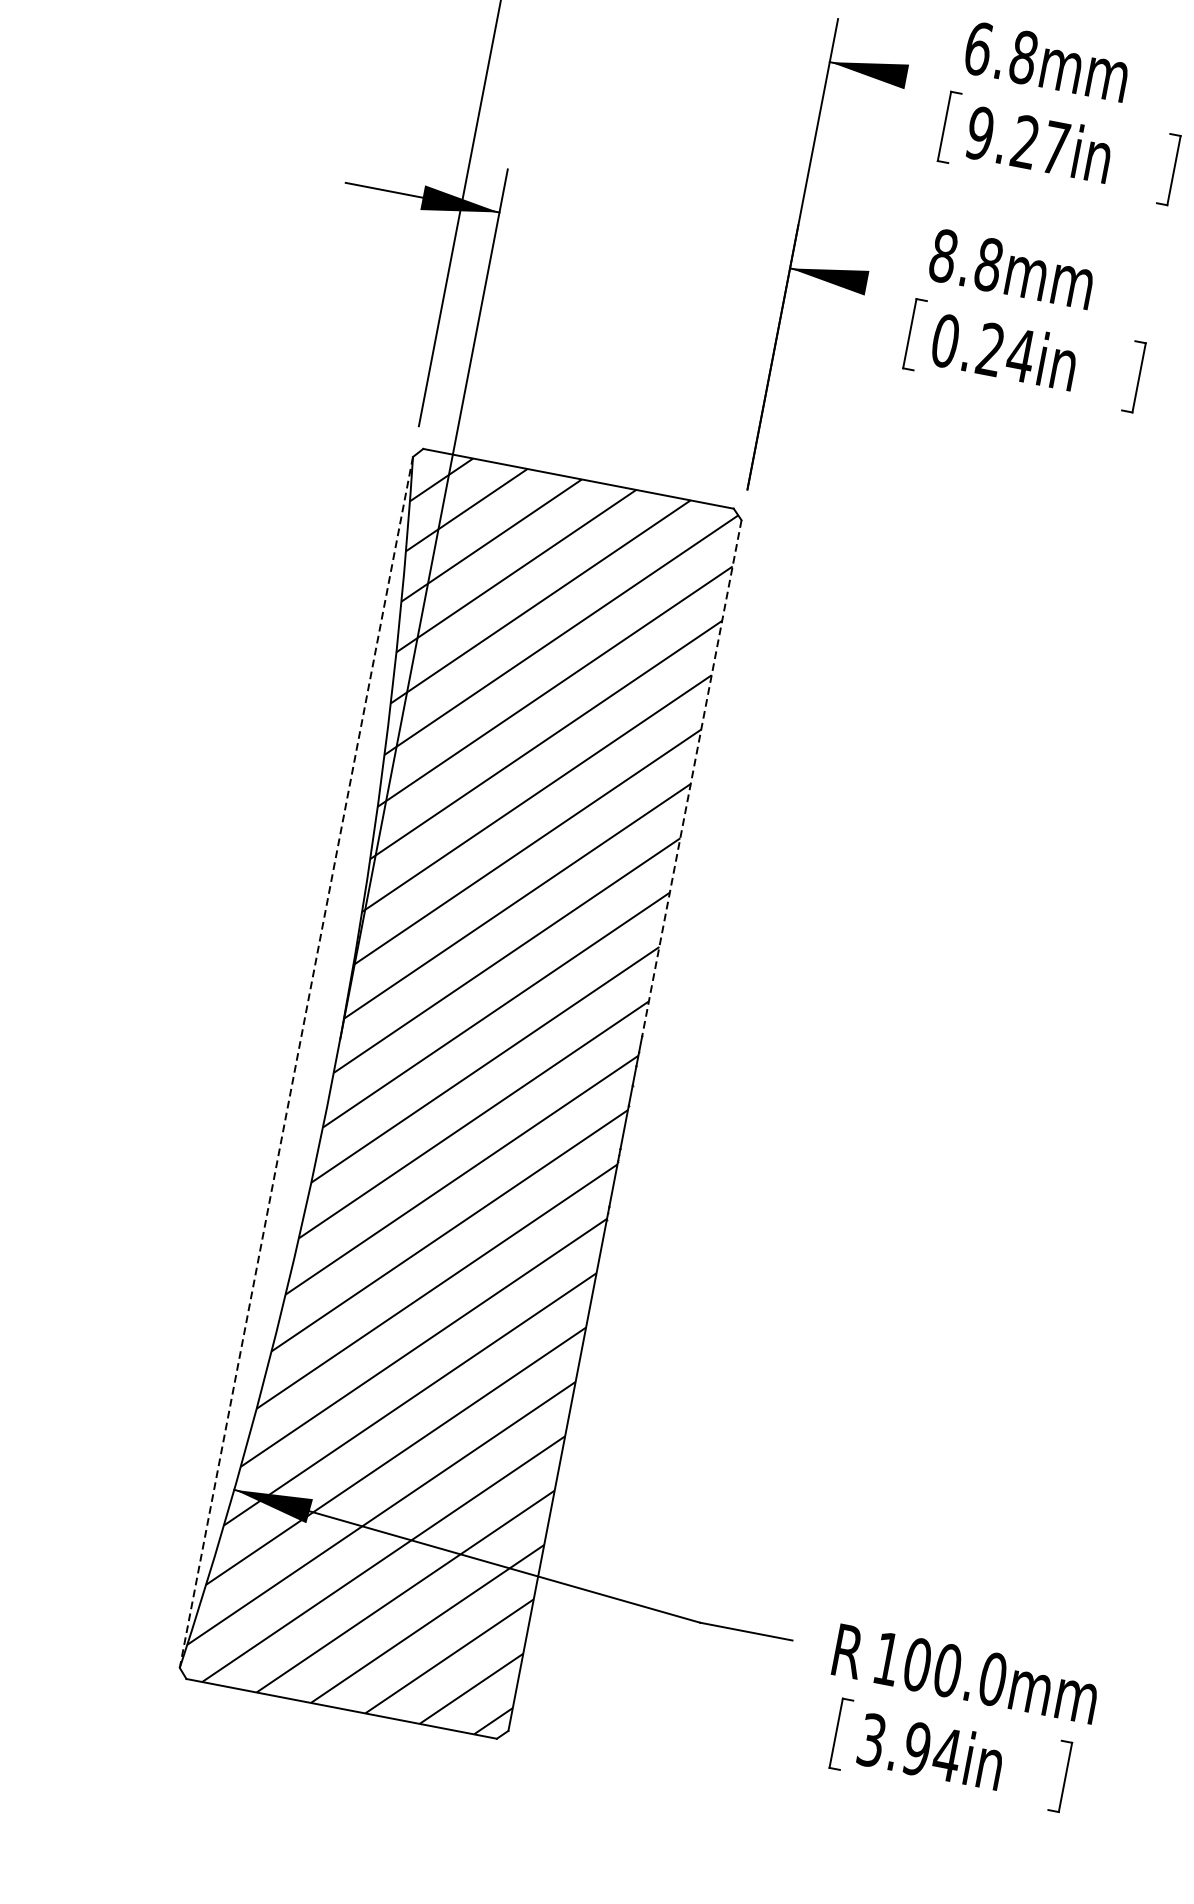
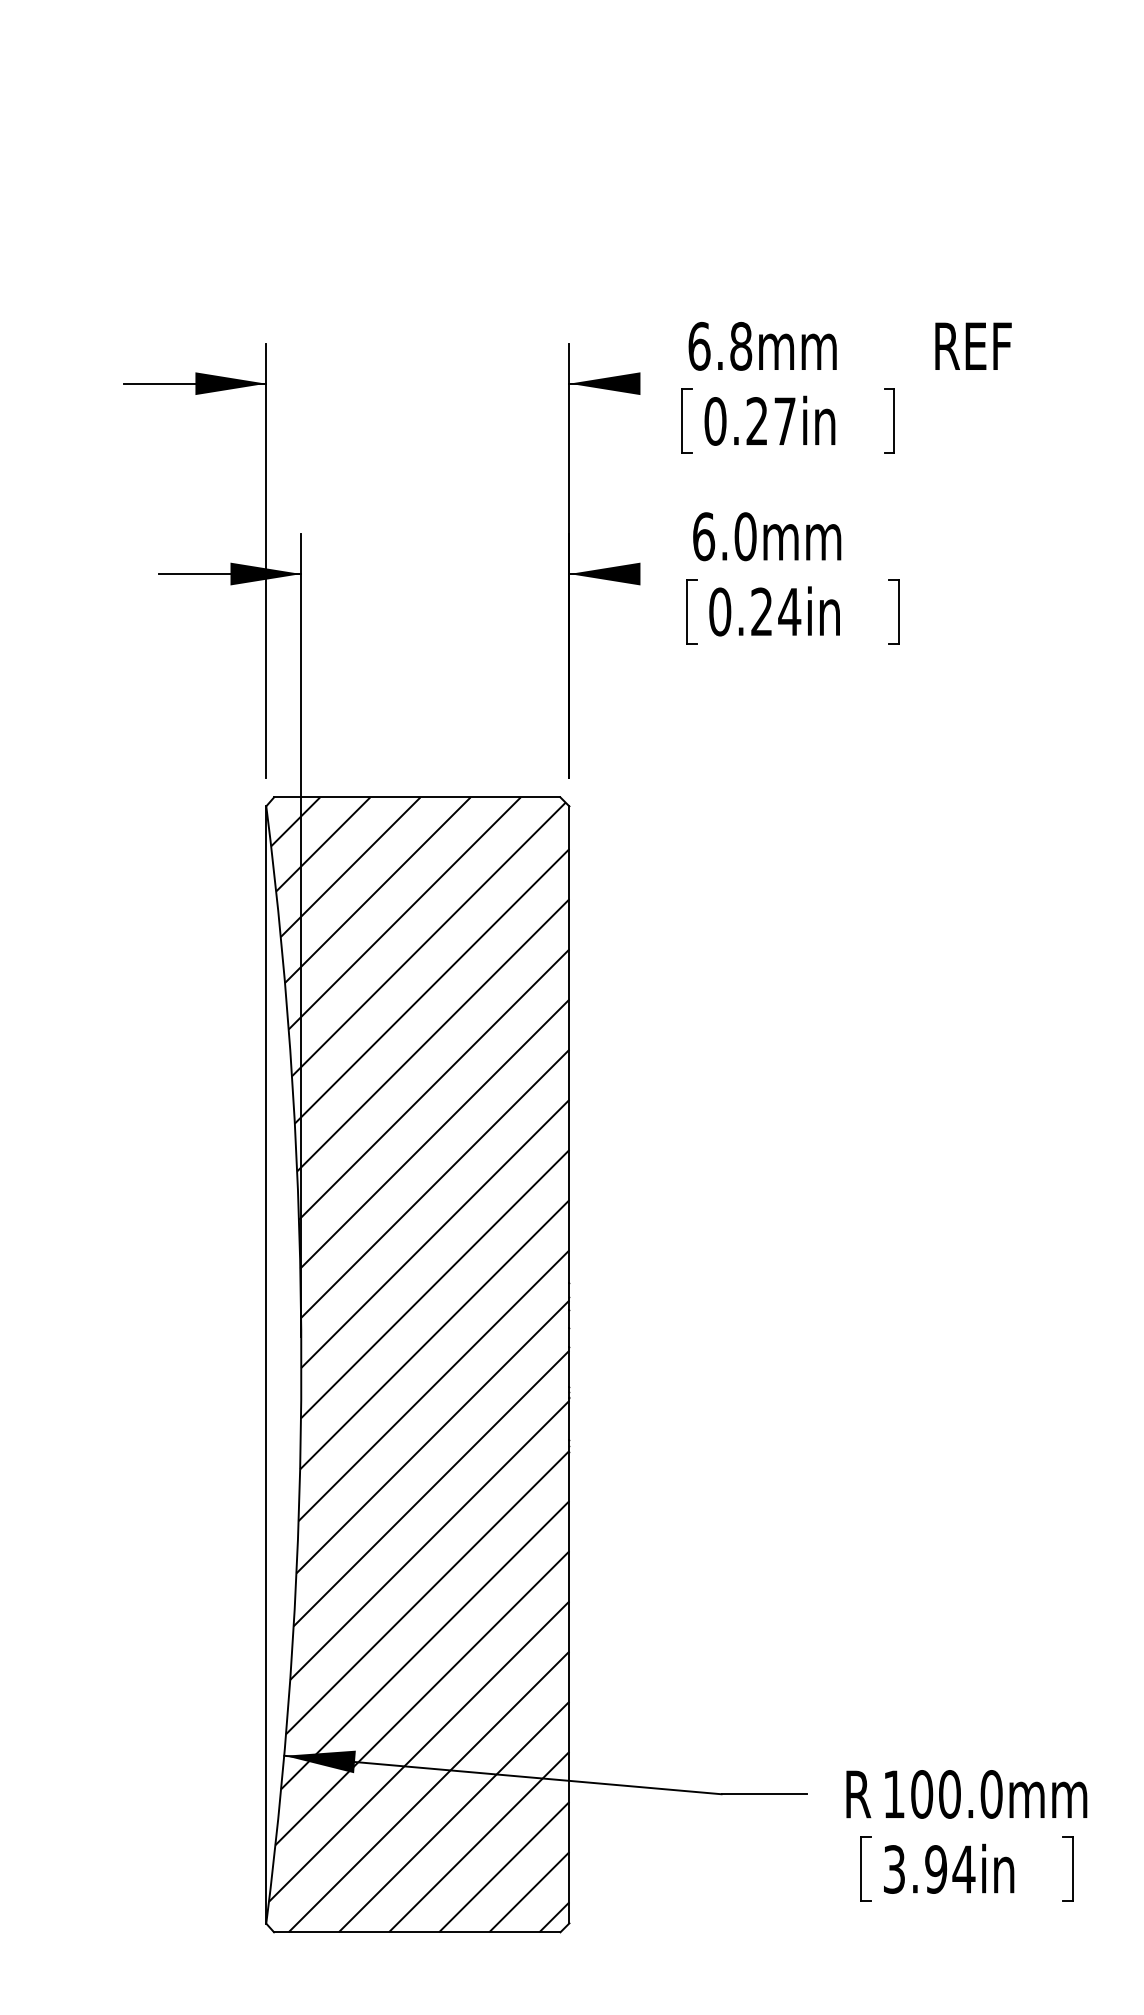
text: (980, 133) -> (715, 421), 9.27in -> 0.27in
text: (965, 260) -> (724, 536), 8.8mm -> 6.0mm
line: (691, 779) -> (569, 1045), dashed -> solid
line: (296, 1061) -> (266, 1364), dashed -> solid

